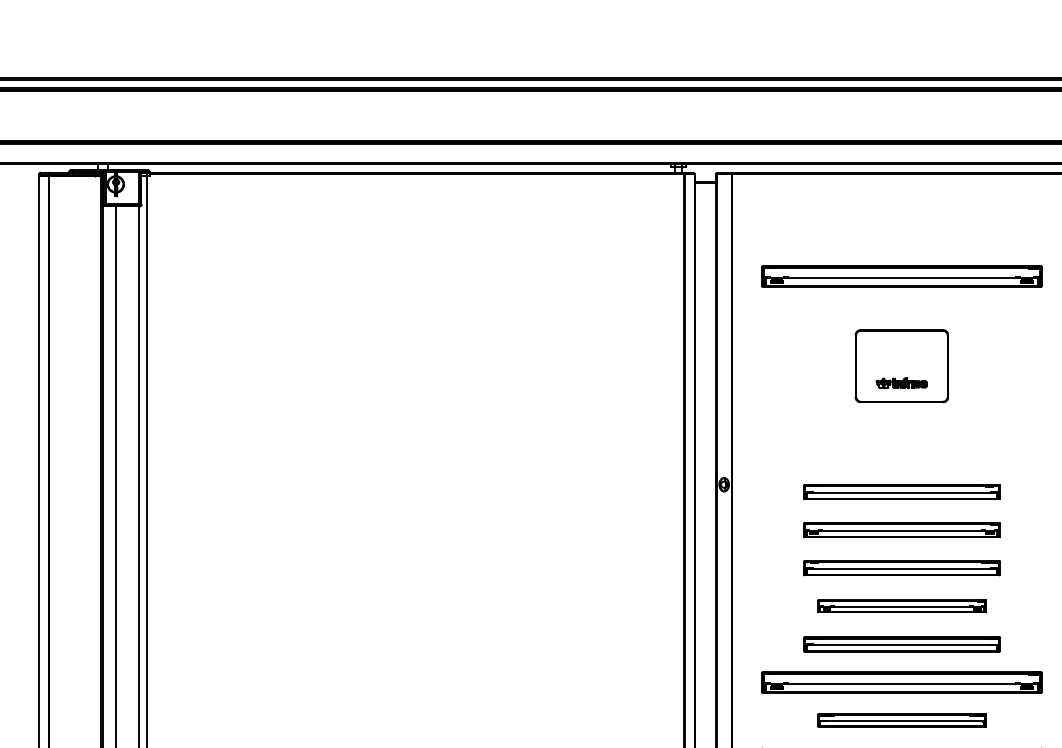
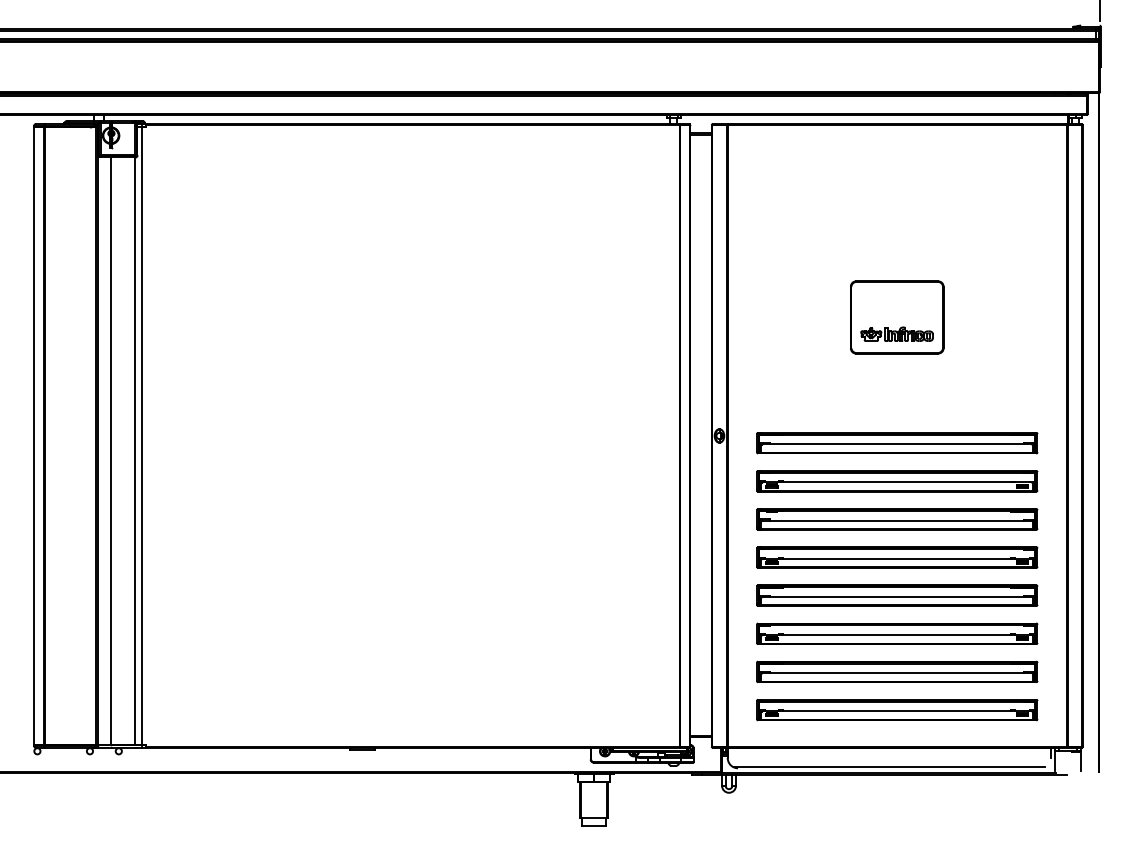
part: (902, 276) -> (897, 227), removed
part: (901, 382) -> (896, 333), size x1.43
part: (902, 492) -> (897, 443), size x1.43
part: (902, 530) -> (897, 481), size x1.43
part: (902, 568) -> (897, 519), size x1.43
part: (902, 606) -> (897, 557), size x1.67
part: (902, 644) -> (897, 595), size x1.43
part: (902, 720) -> (897, 671), size x1.67

